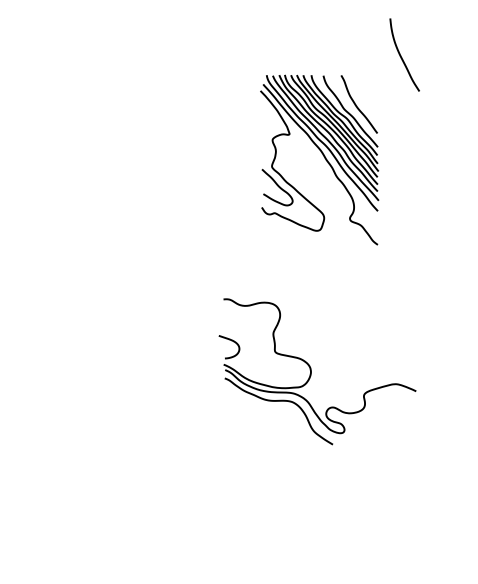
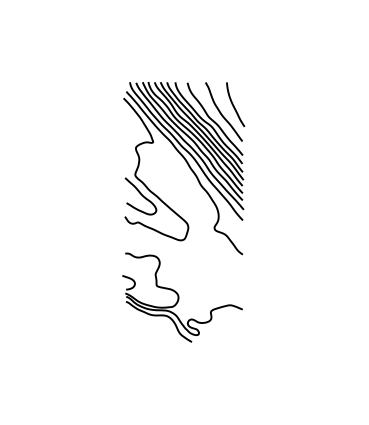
part: (319, 159) -> (183, 168), size x1.67

